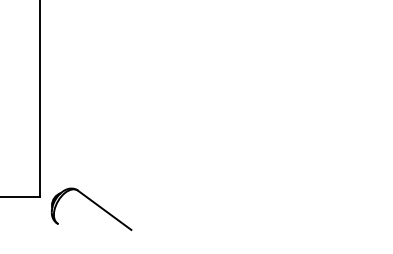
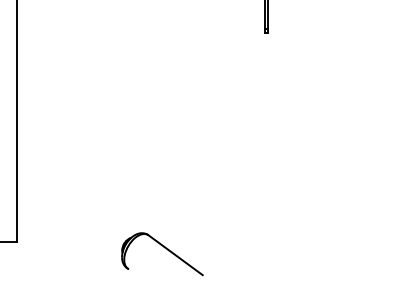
part: (93, 203) -> (164, 248), moved

